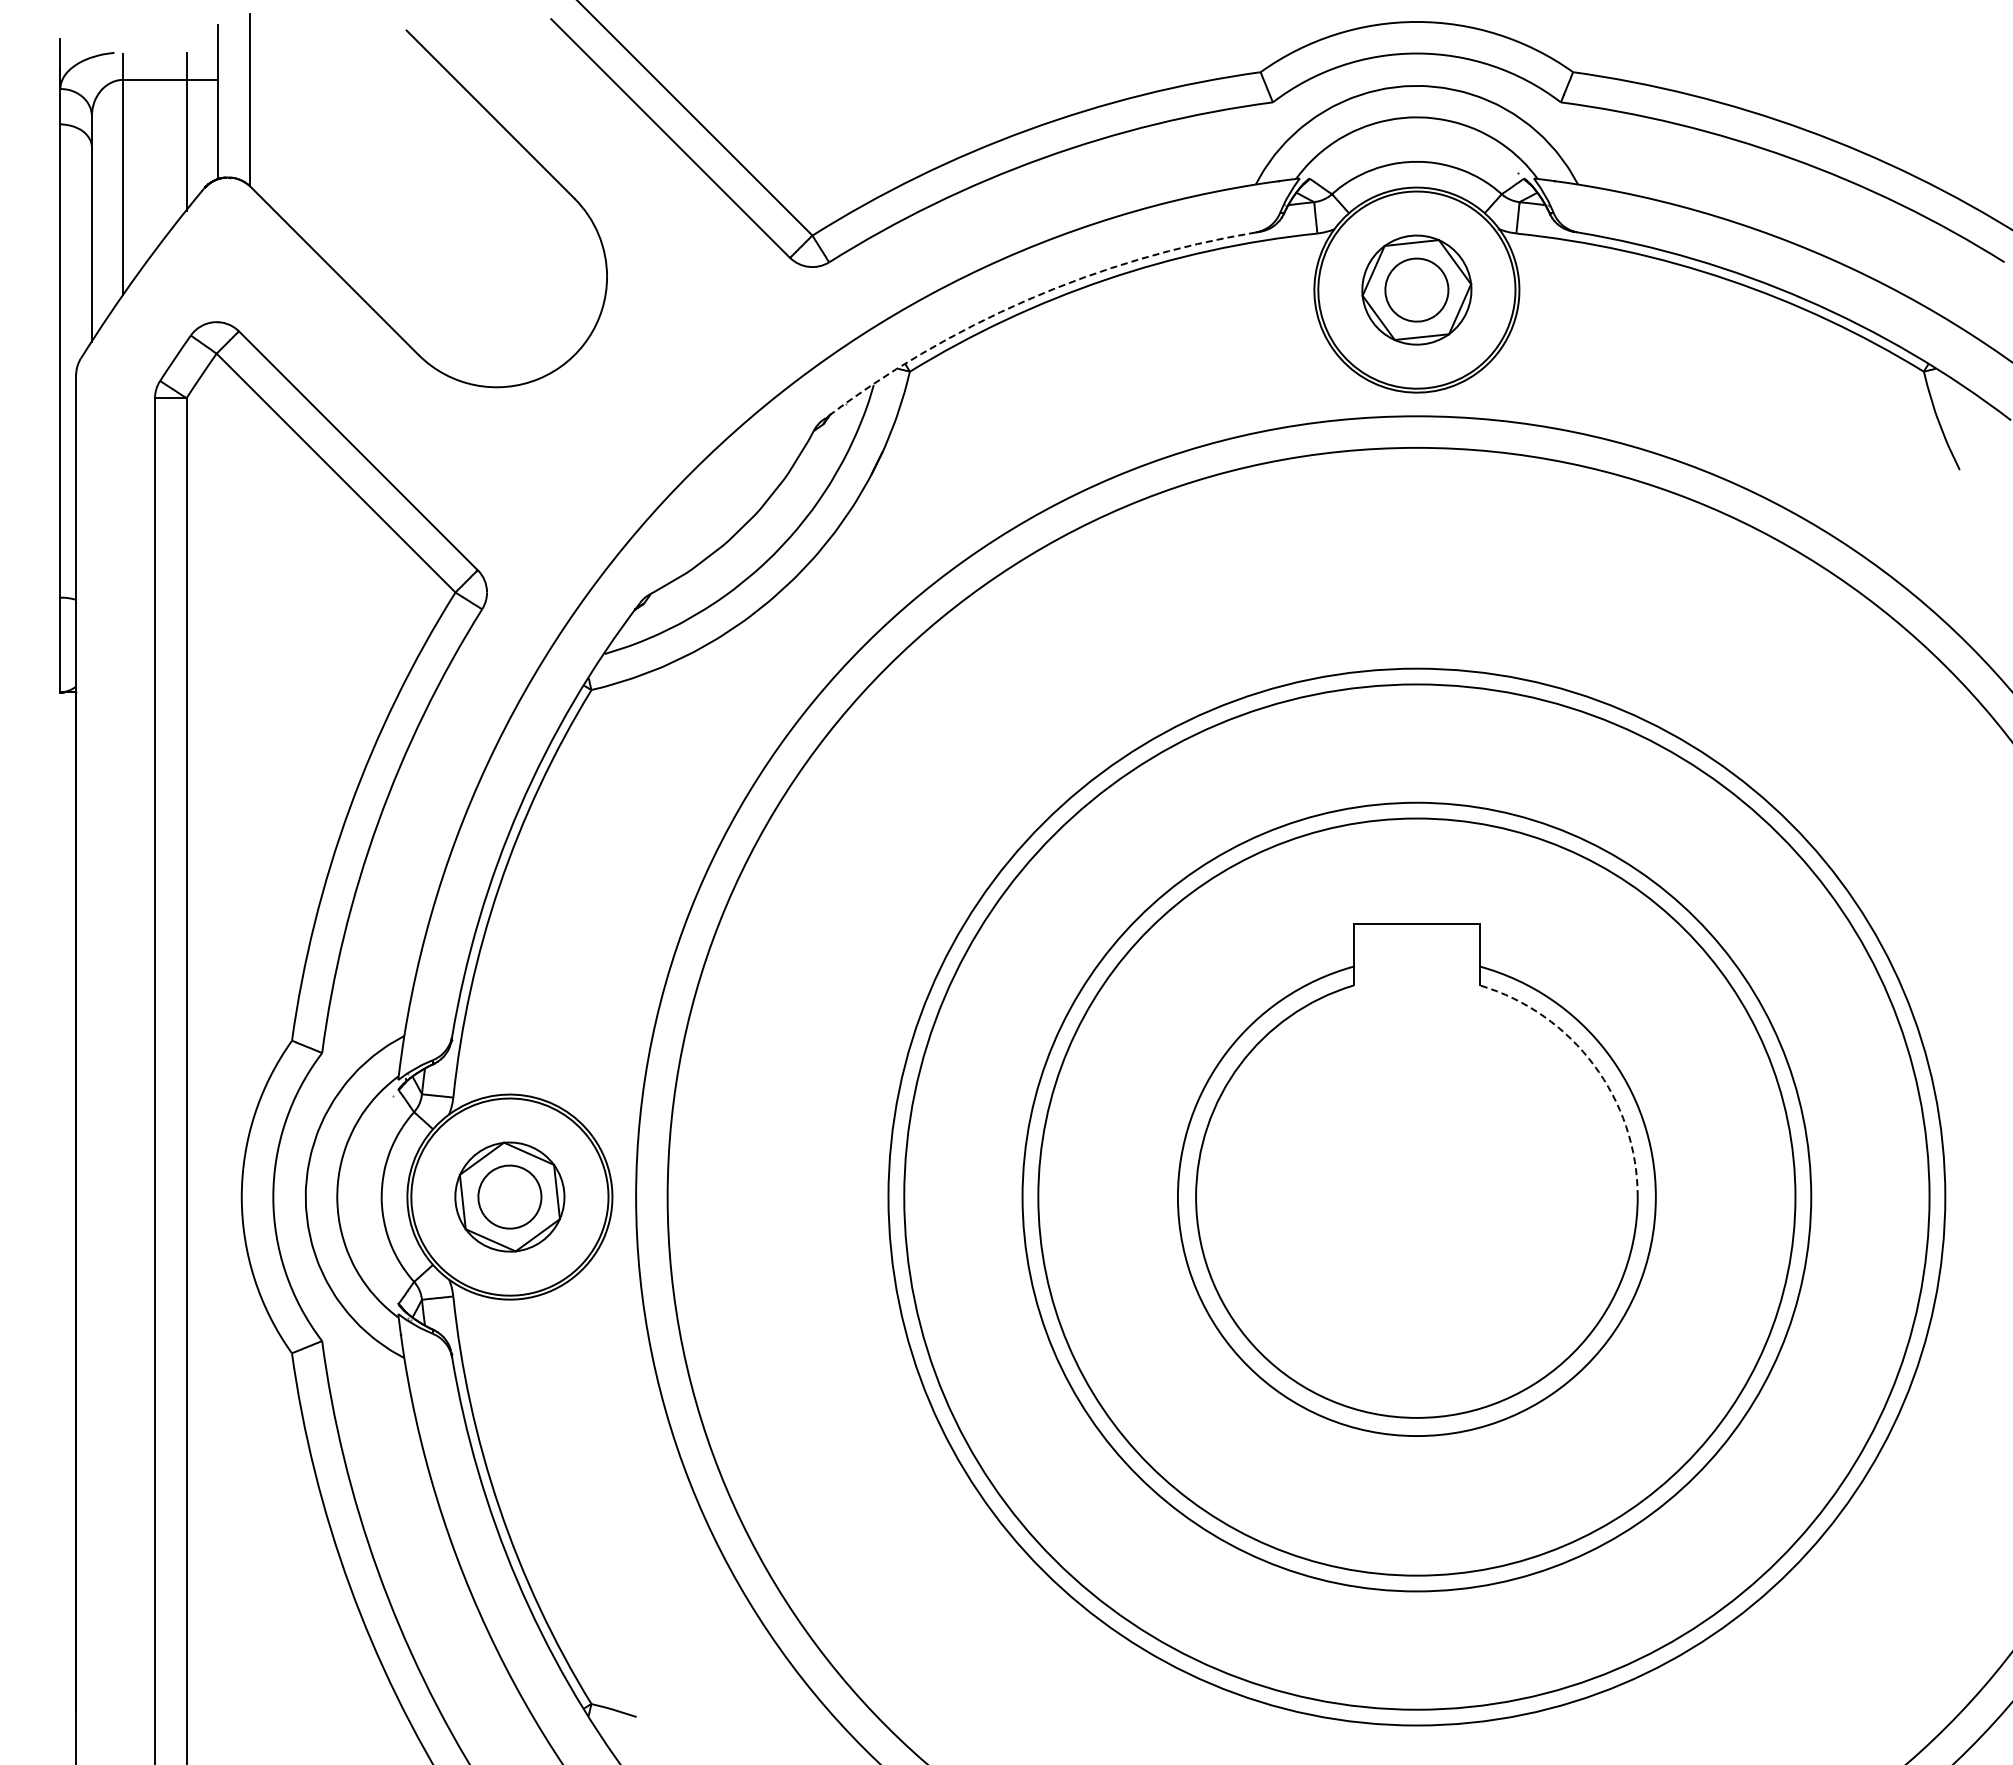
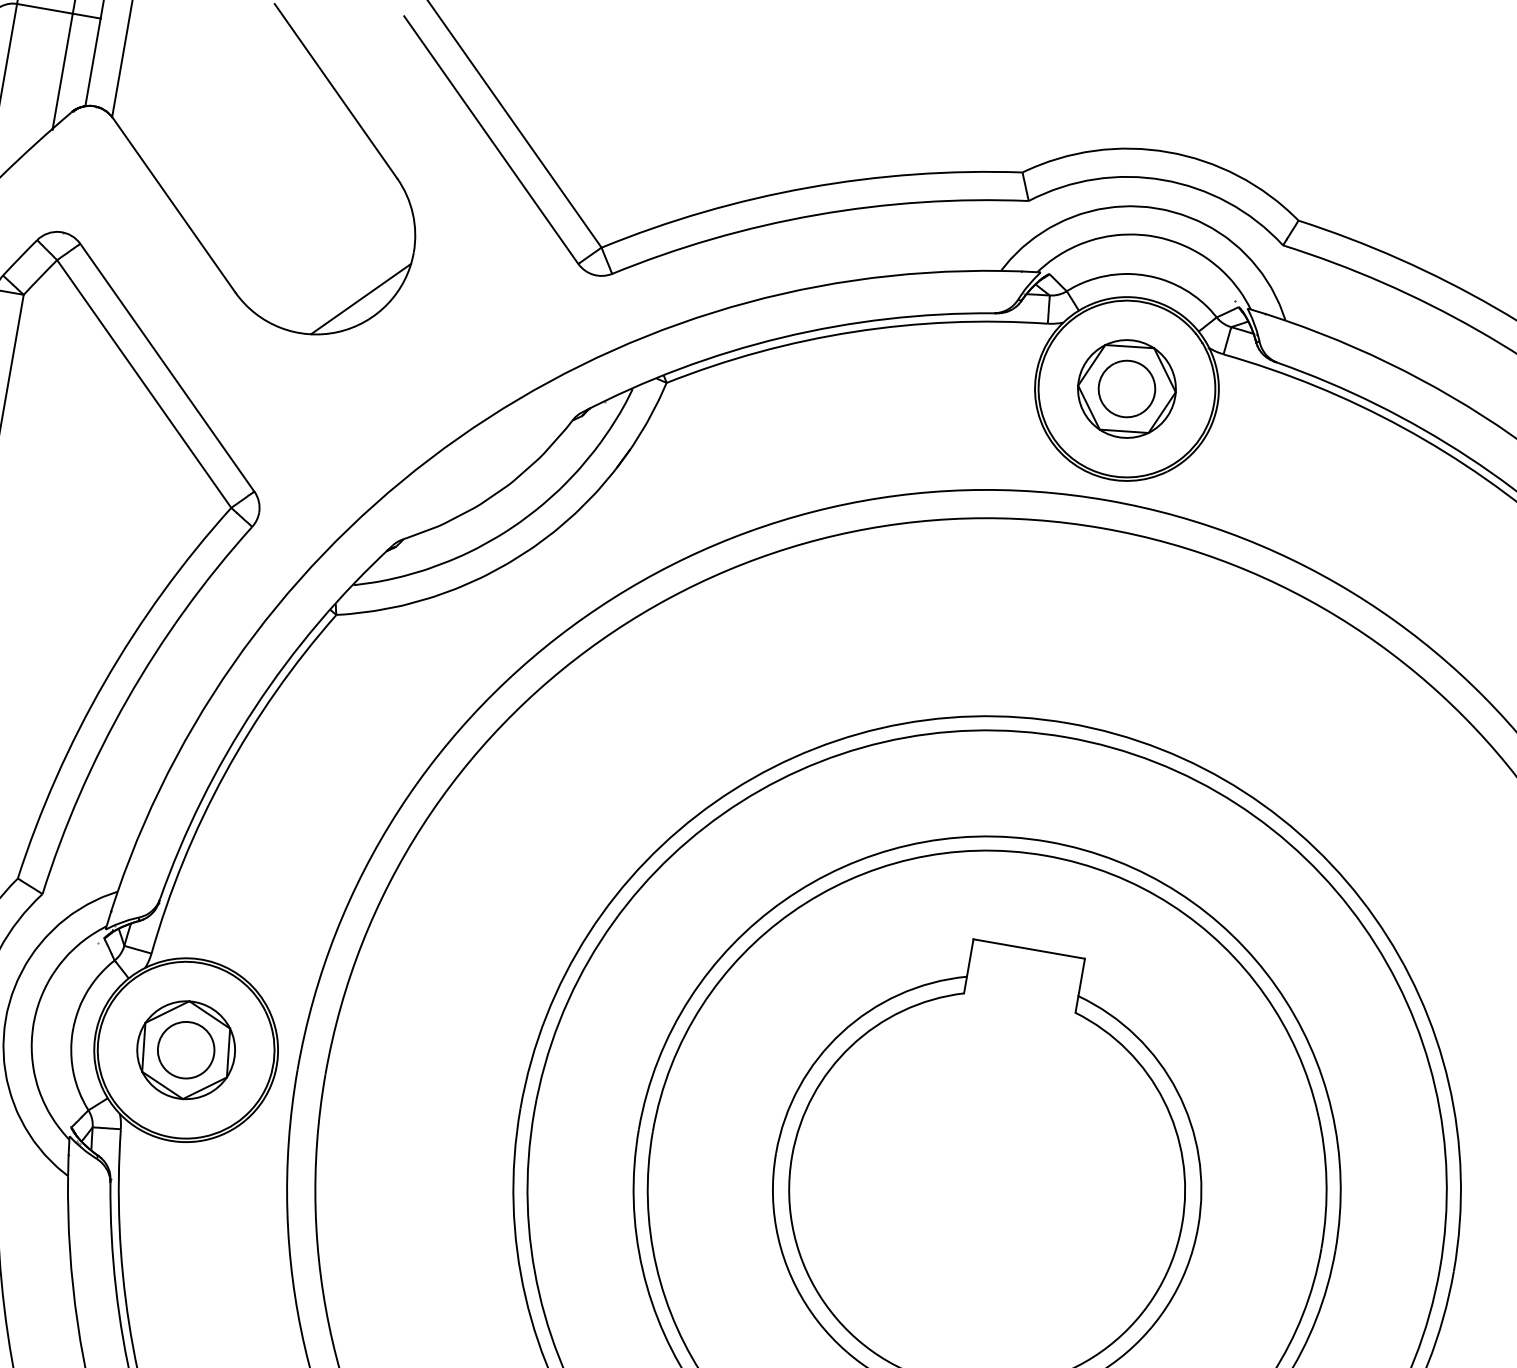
arc: (1027, 299) -> (781, 337), dashed -> solid
line: (558, 338) -> (361, 299), added
arc: (1593, 1065) -> (1163, 1101), dashed -> solid

